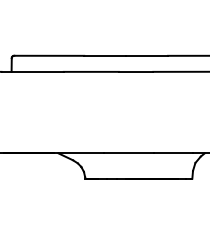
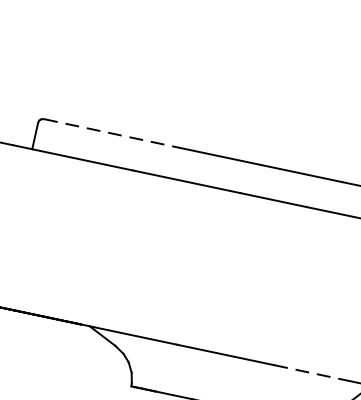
line: (49, 55) -> (112, 132), solid -> dashed
line: (173, 153) -> (312, 373), solid -> dashed

